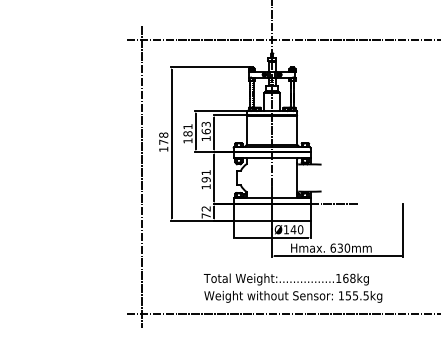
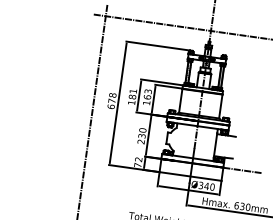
text: (163, 149) -> (111, 106), 178 -> 678
text: (205, 179) -> (141, 135), 191 -> 230
text: (286, 229) -> (201, 185), Ø140 -> Ø340

